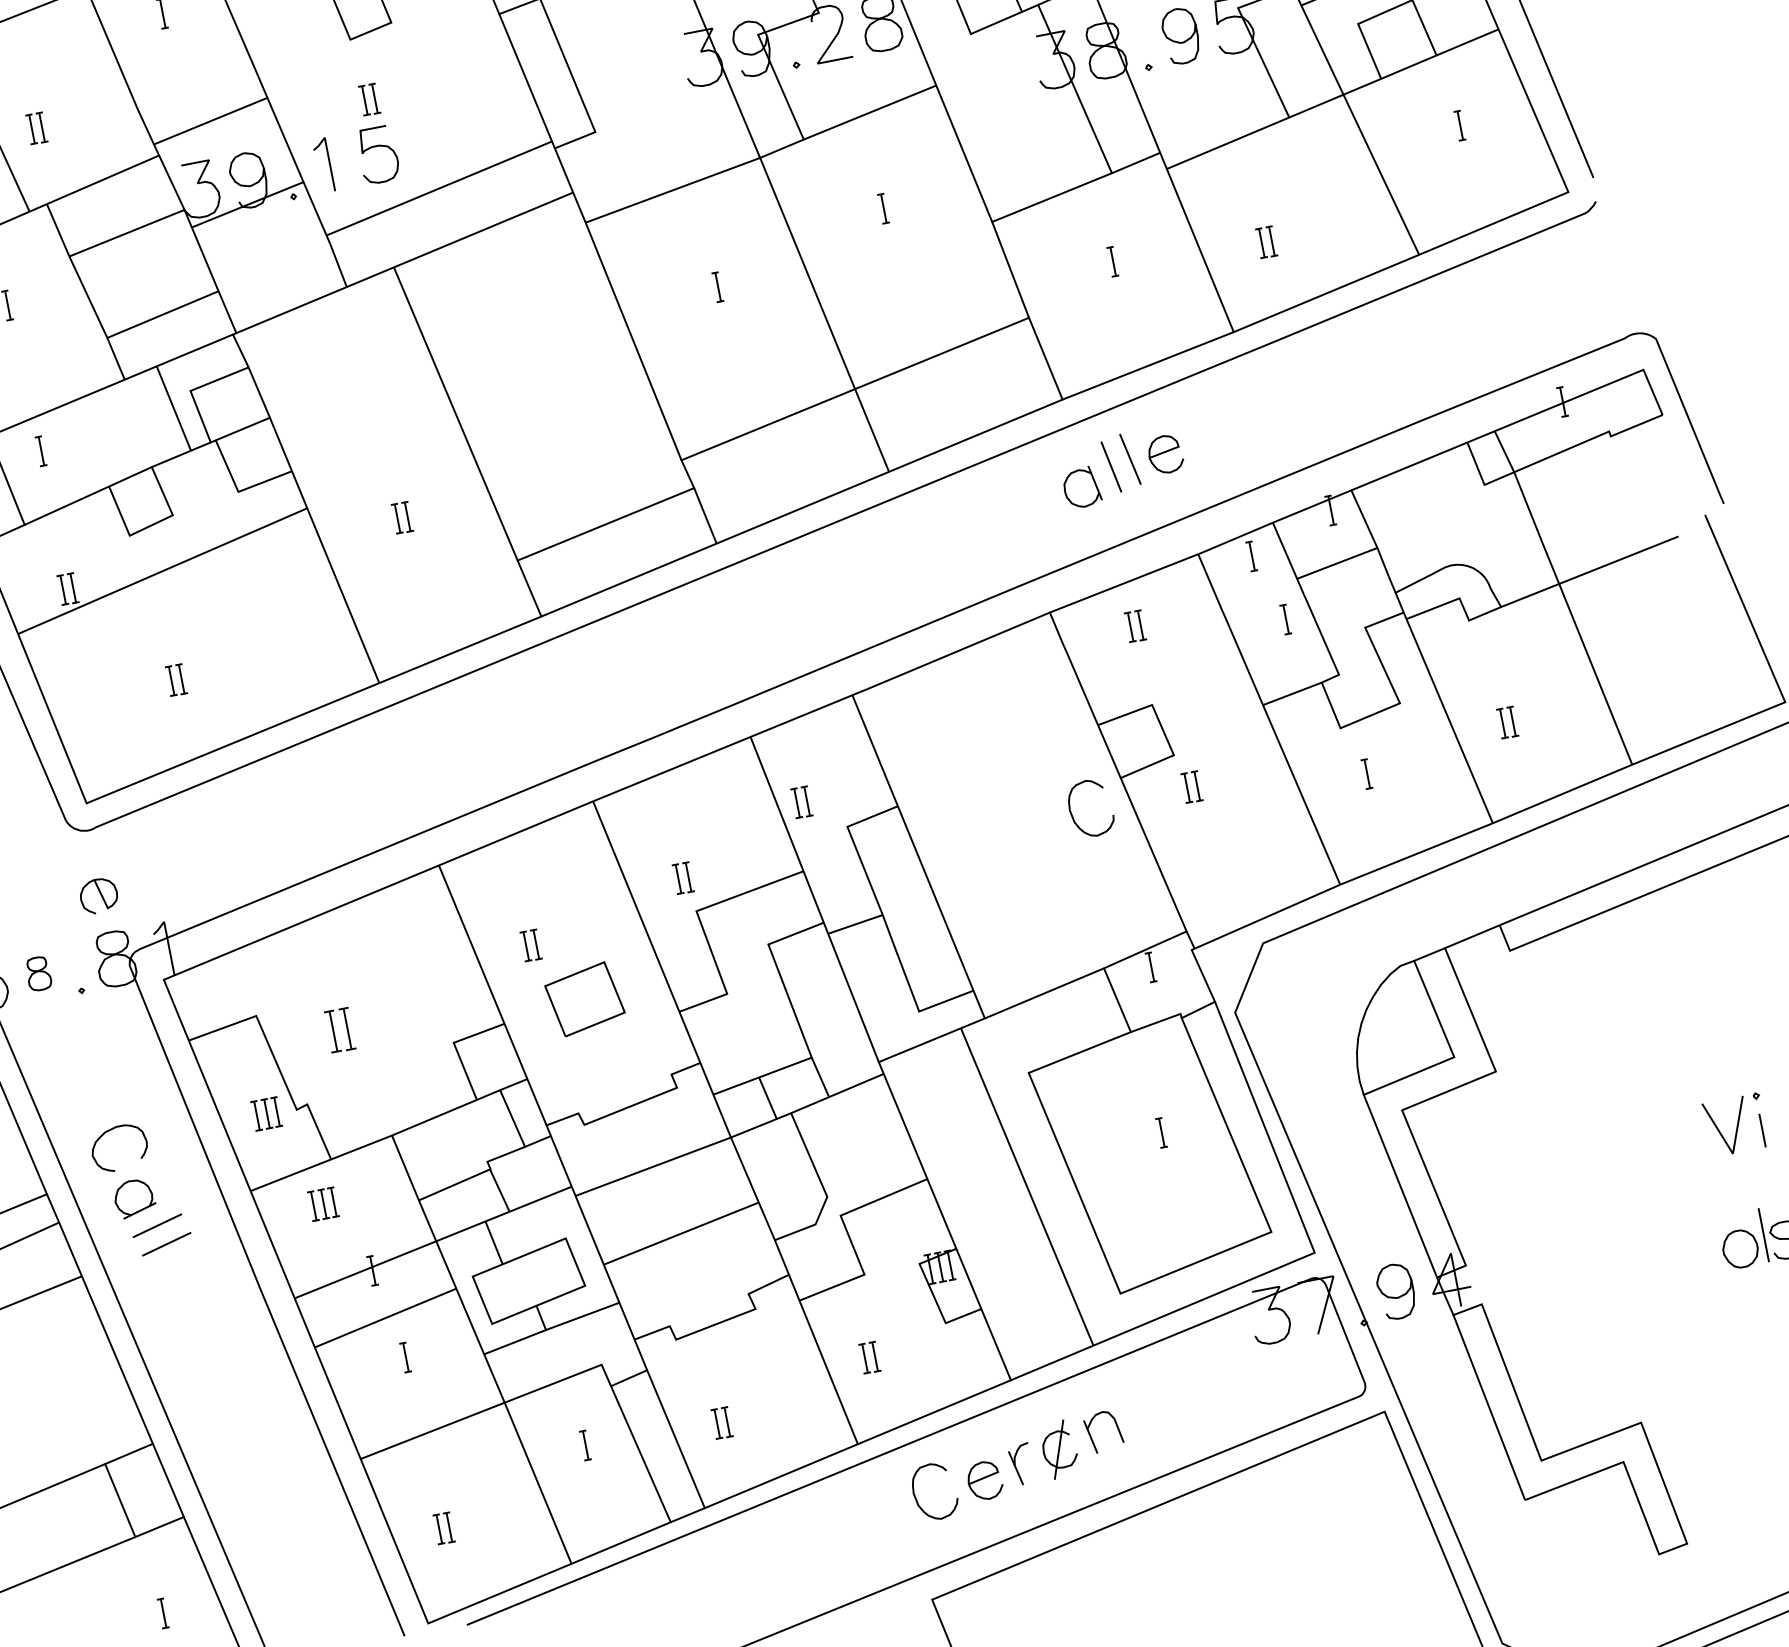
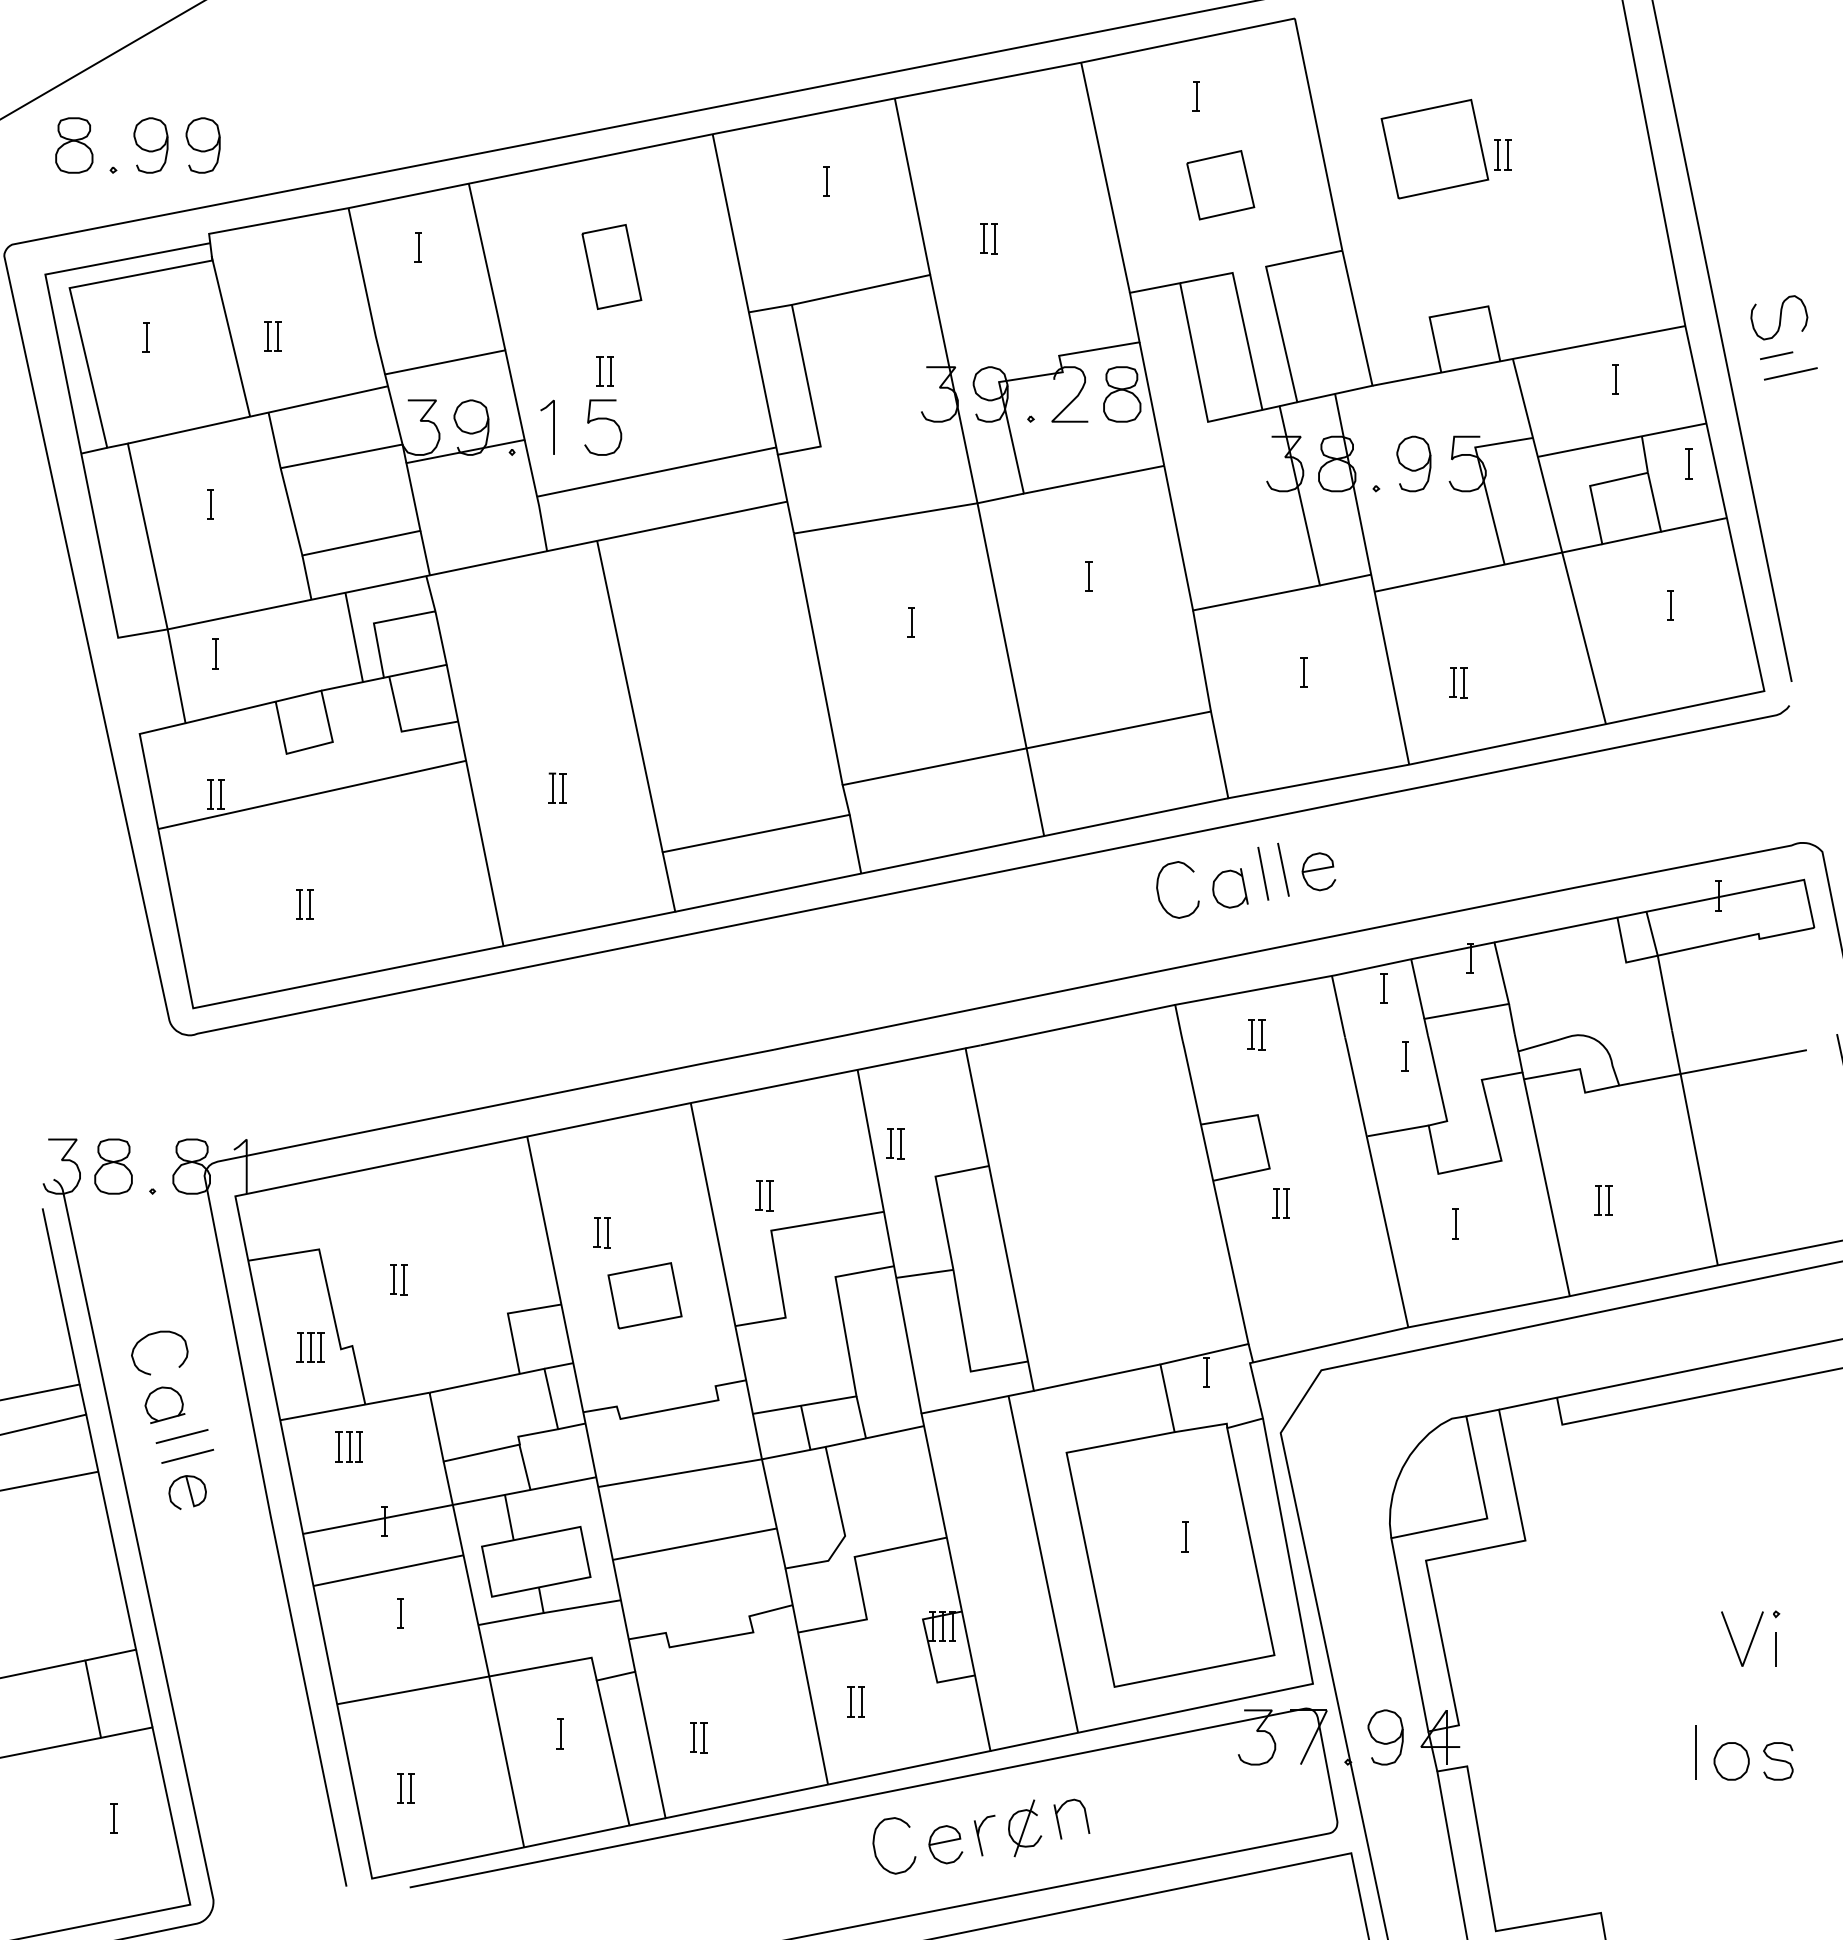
curve: (1073, 816) -> (1159, 894), moved
part: (98, 895) -> (187, 1492), moved
part: (38, 973) -> (113, 1166), size x1.67
part: (339, 1030) -> (398, 1279), size x0.71
line: (1763, 1235) -> (1695, 1752), moved

